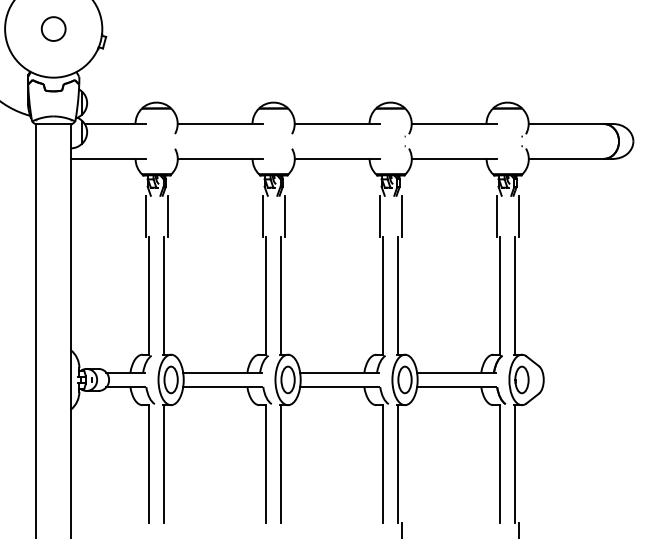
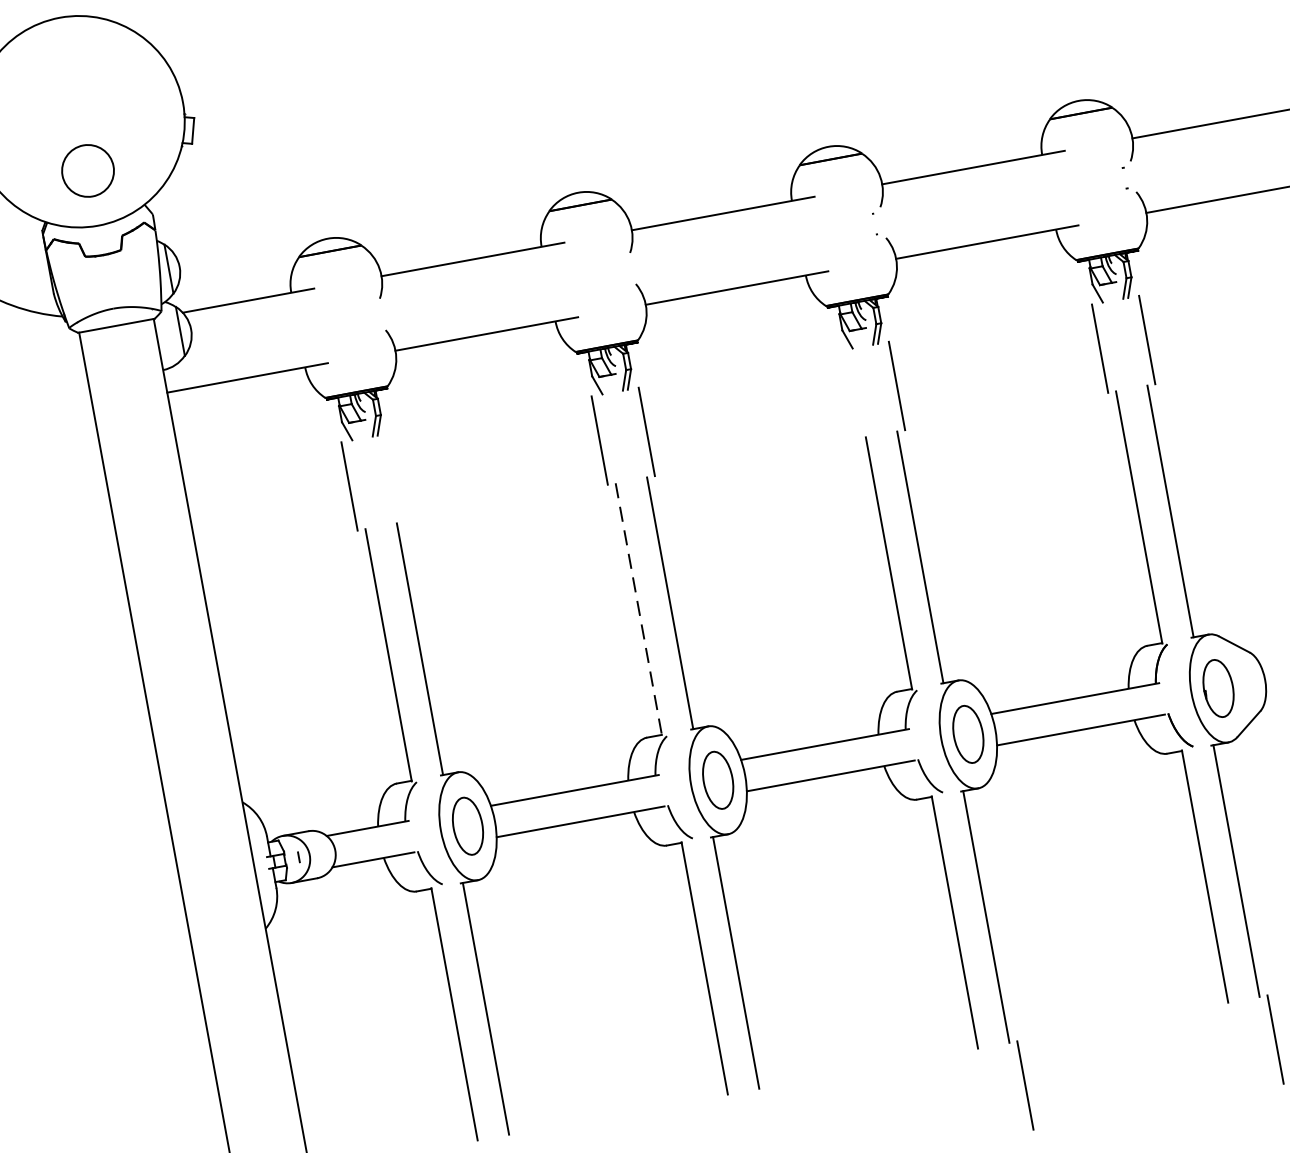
circle: (53, 28) -> (87, 169), moved
line: (167, 216) -> (396, 478), removed
line: (379, 216) -> (849, 394), removed
line: (266, 296) -> (639, 610), solid -> dashed

